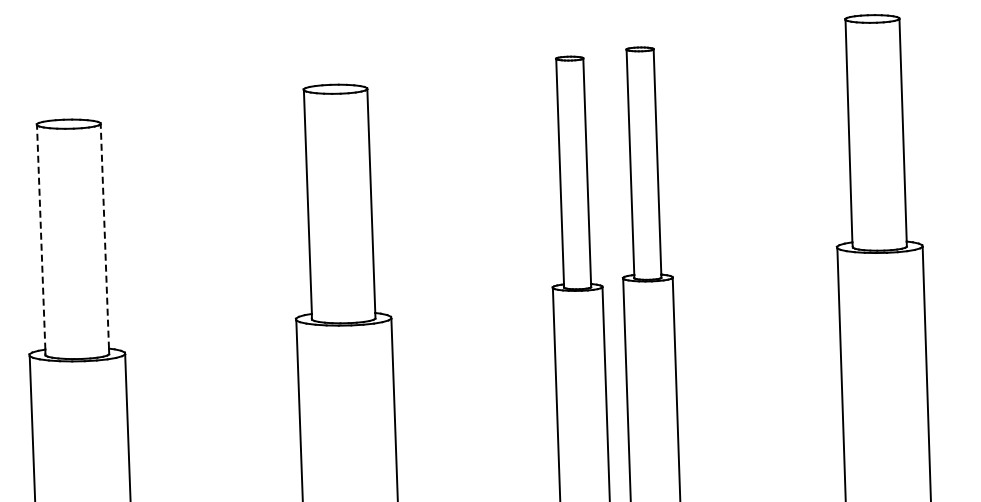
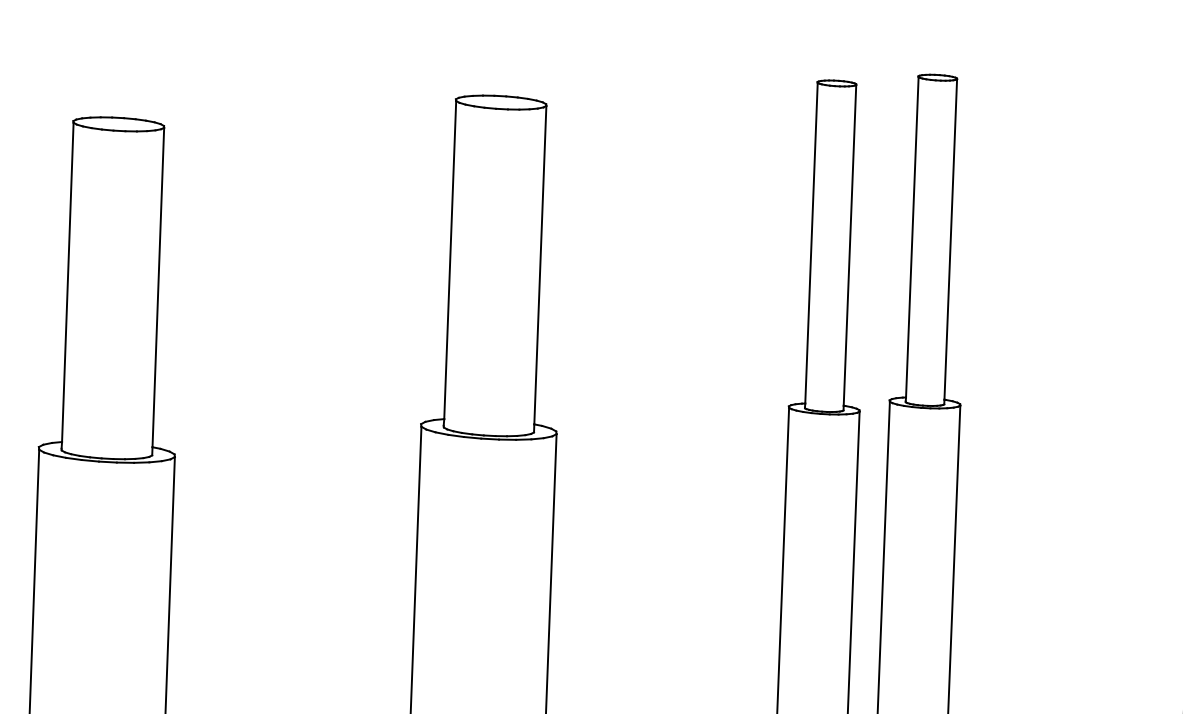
line: (104, 235) -> (157, 286), dashed -> solid
line: (41, 237) -> (68, 282), dashed -> solid

